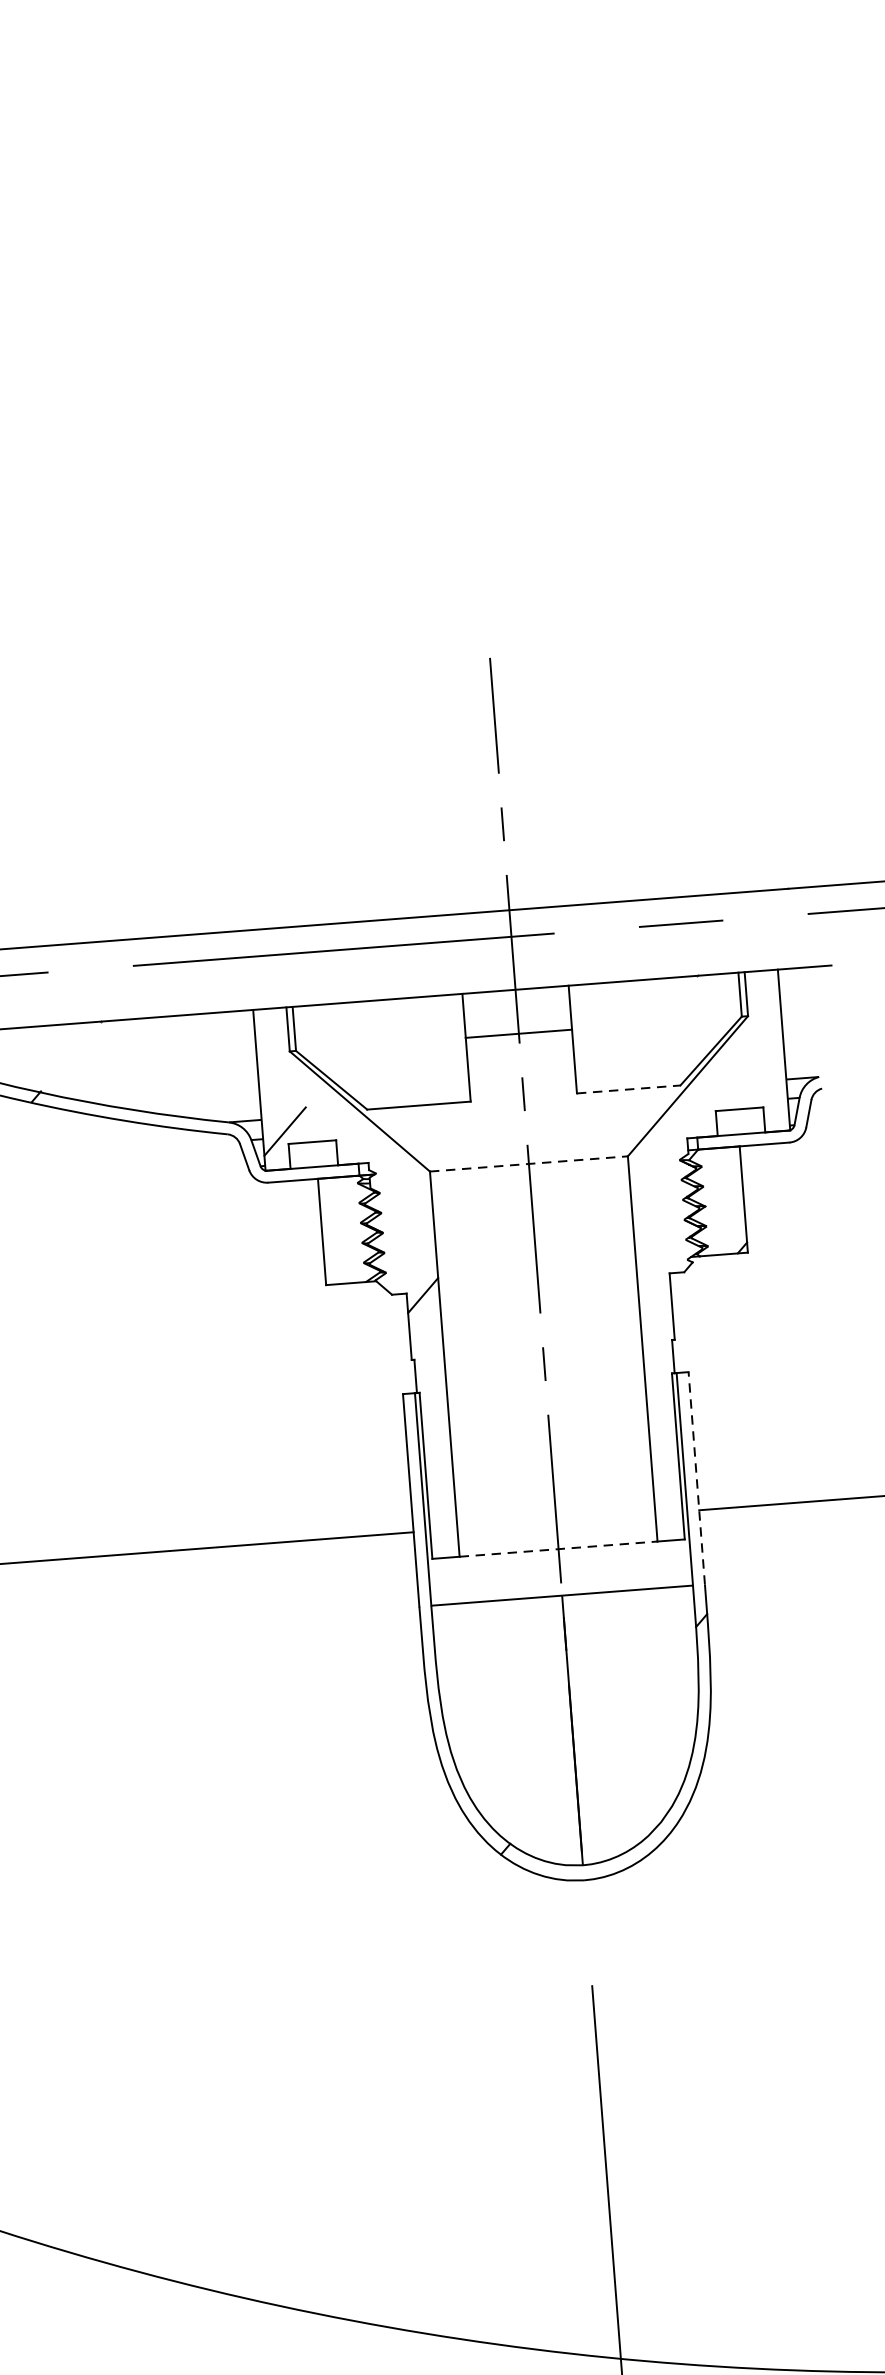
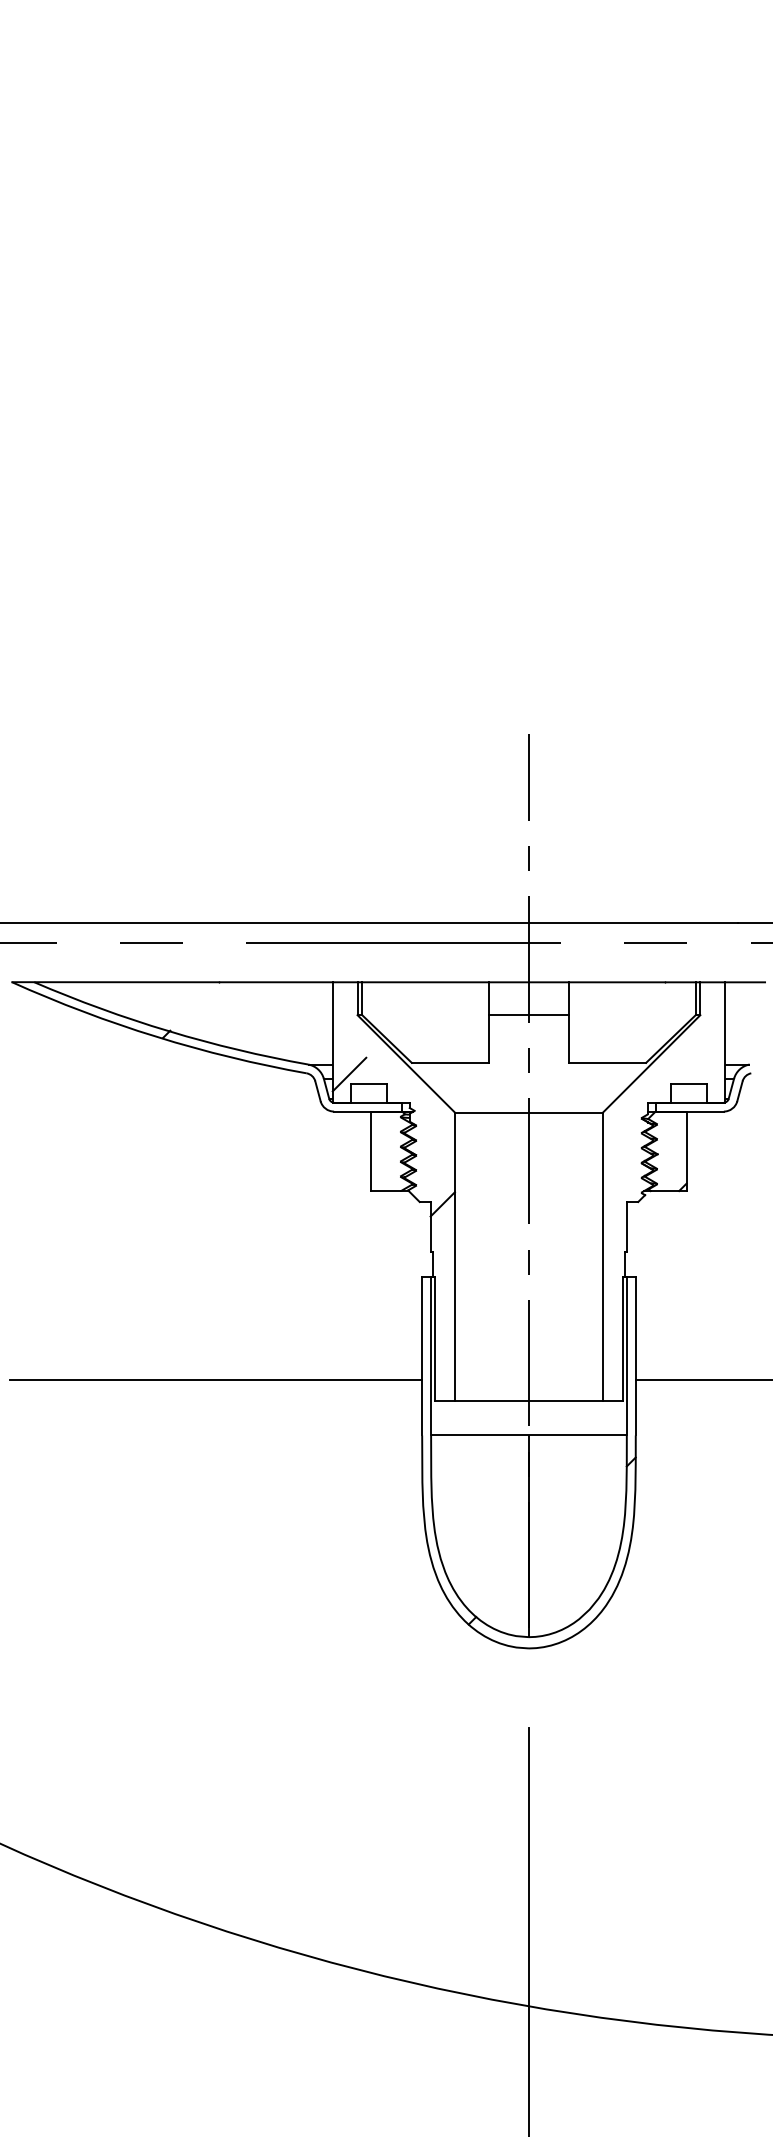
line: (628, 1088) -> (607, 1062), dashed -> solid
line: (529, 1163) -> (529, 1112), dashed -> solid
line: (696, 1477) -> (635, 1355), dashed -> solid
line: (559, 1548) -> (529, 1400), dashed -> solid

